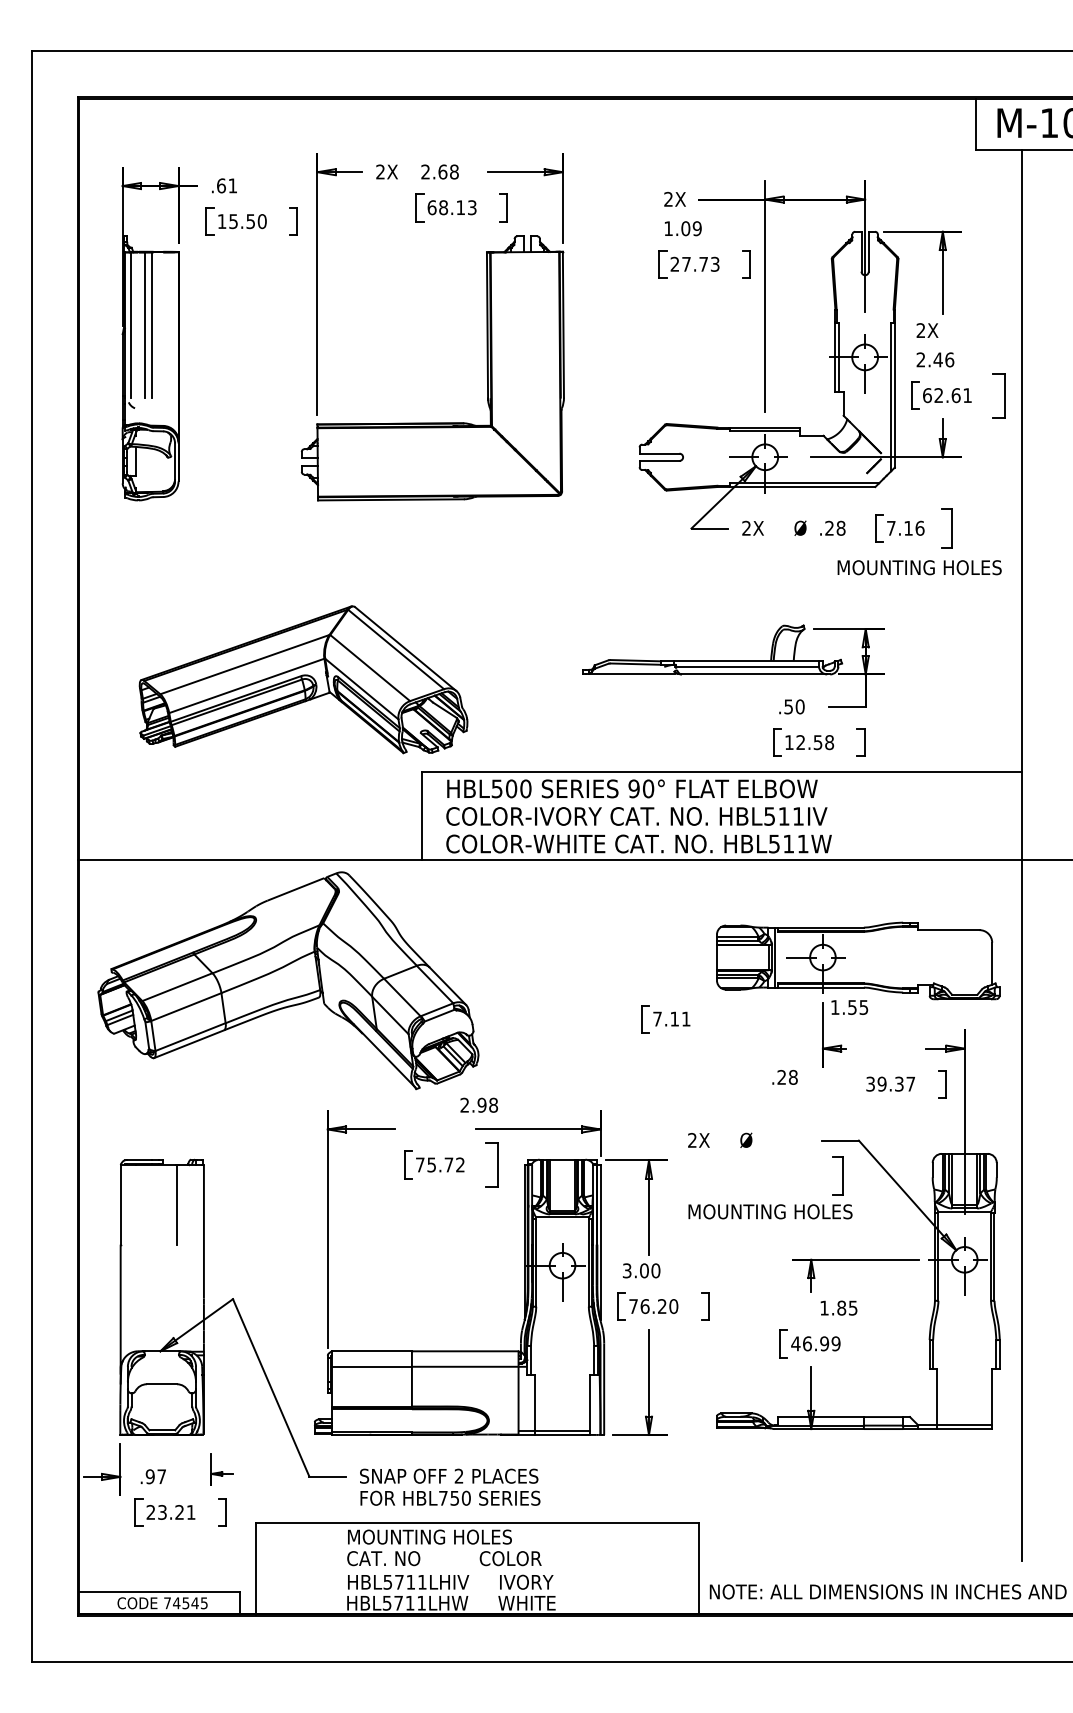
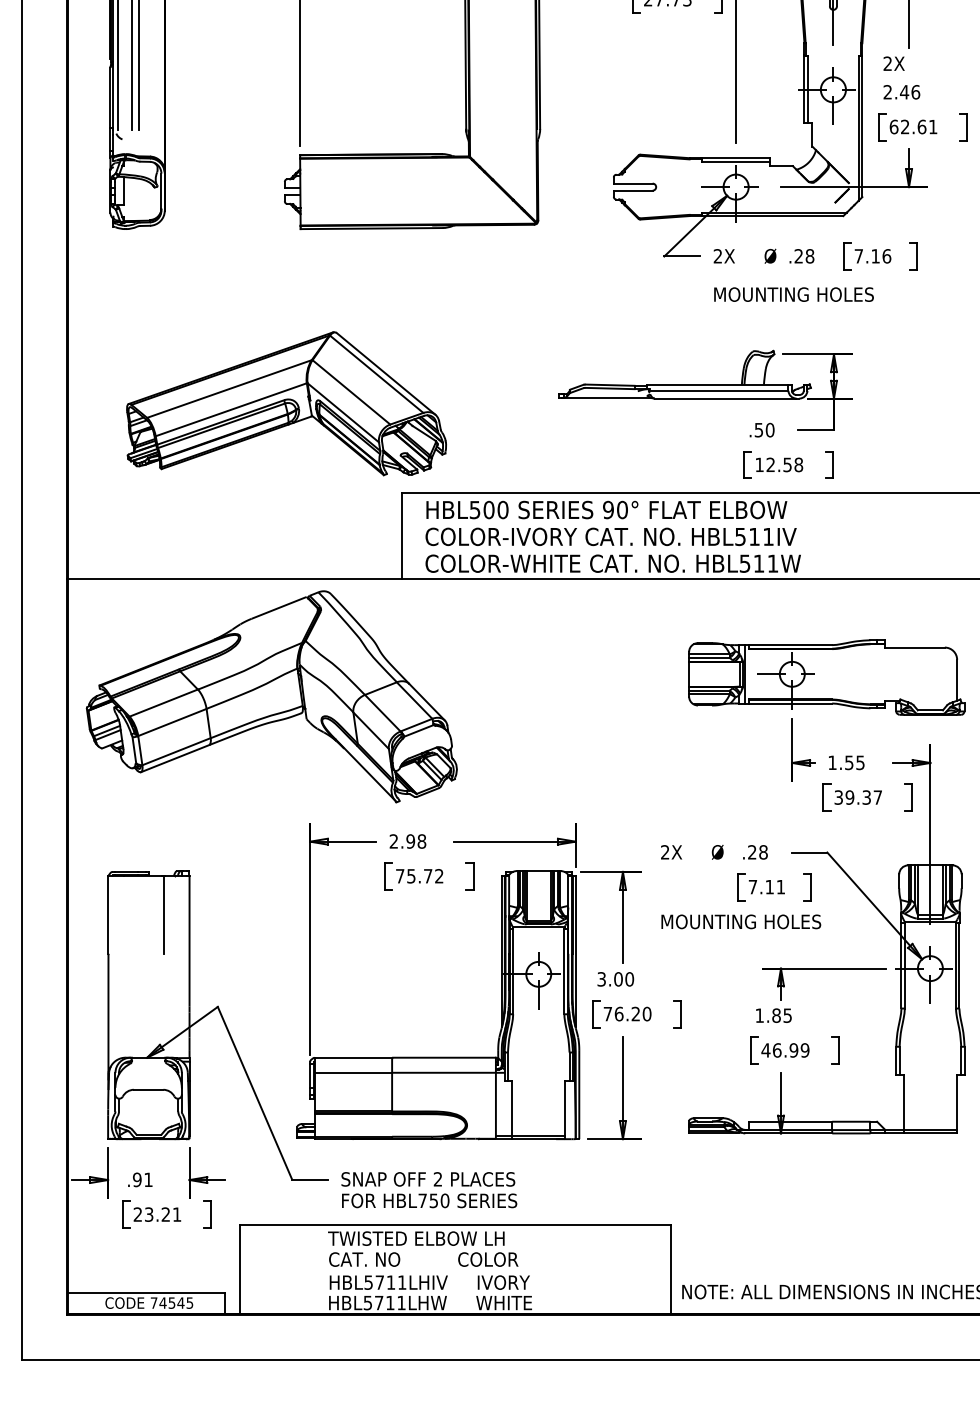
part: (998, 395) -> (963, 126), size x0.62
part: (946, 528) -> (912, 256), size x0.71
text: (919, 567) -> (793, 294), moved
text: (849, 1007) -> (846, 762), moved
part: (665, 1019) -> (760, 887), moved
text: (784, 1077) -> (754, 852), moved
part: (858, 1084) -> (826, 797), added
text: (478, 1104) -> (407, 840), moved
part: (491, 1164) -> (469, 875), size x0.62
part: (838, 1176) -> (807, 887), size x0.71
text: (838, 1307) -> (773, 1015), moved
part: (867, 1343) -> (835, 1050), added
part: (222, 1469) -> (207, 1172), size x1.67
text: (161, 1476) -> (148, 1179), .97 -> .91
text: (436, 1536) -> (416, 1238), MOUNTING HOLES -> TWISTED ELBOW LH

